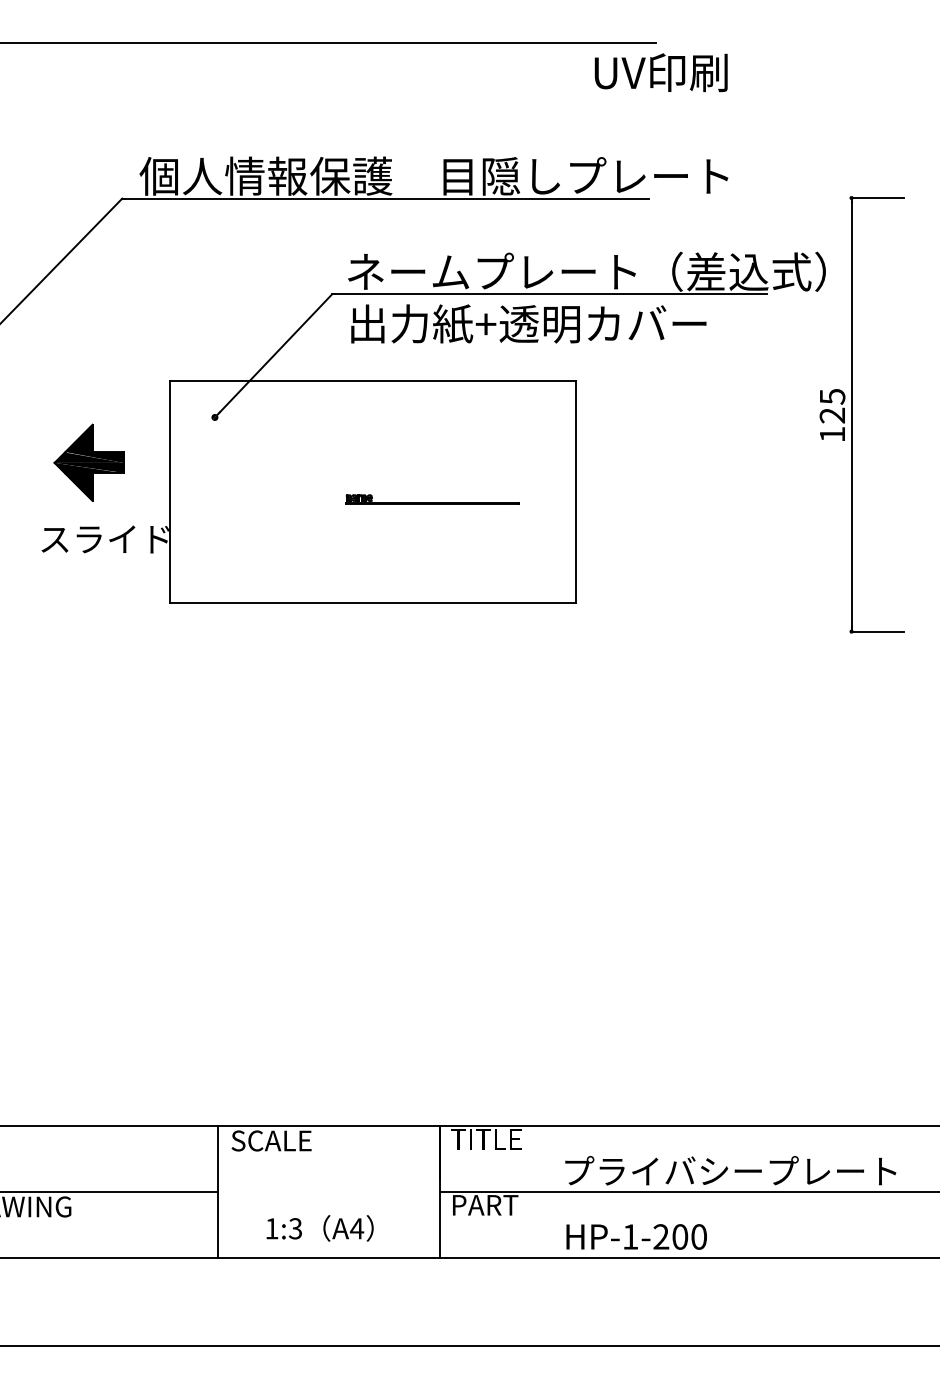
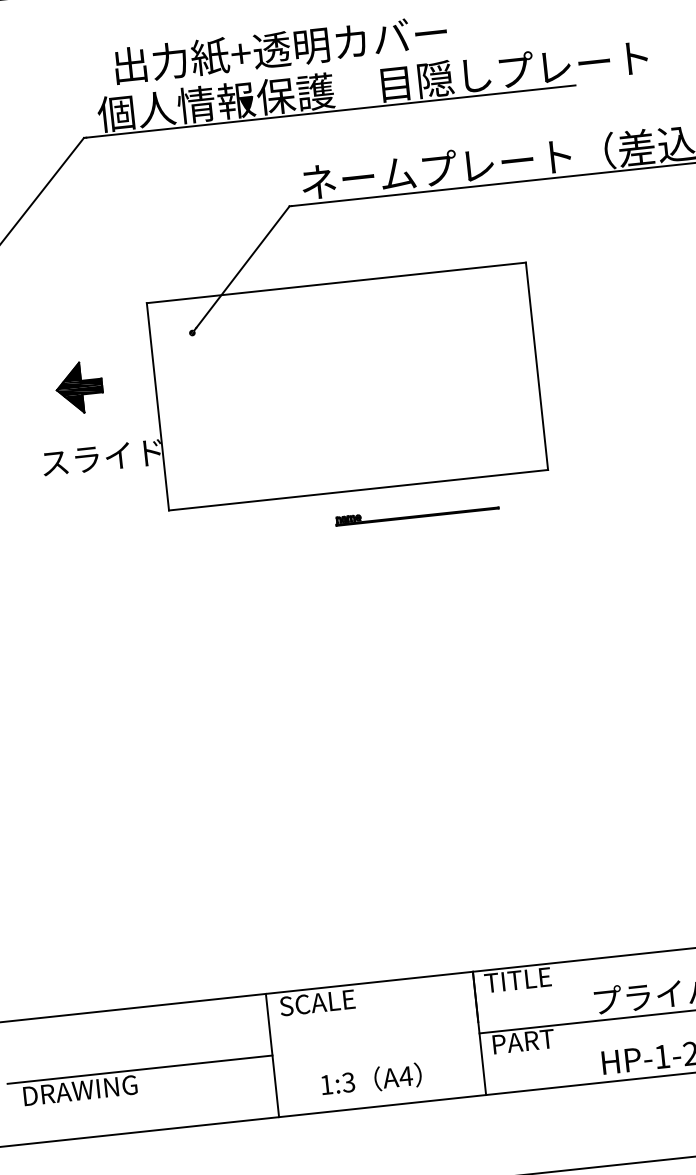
text: (528, 323) -> (280, 48), moved
part: (88, 462) -> (78, 387), size x0.7
part: (432, 499) -> (417, 513), moved

